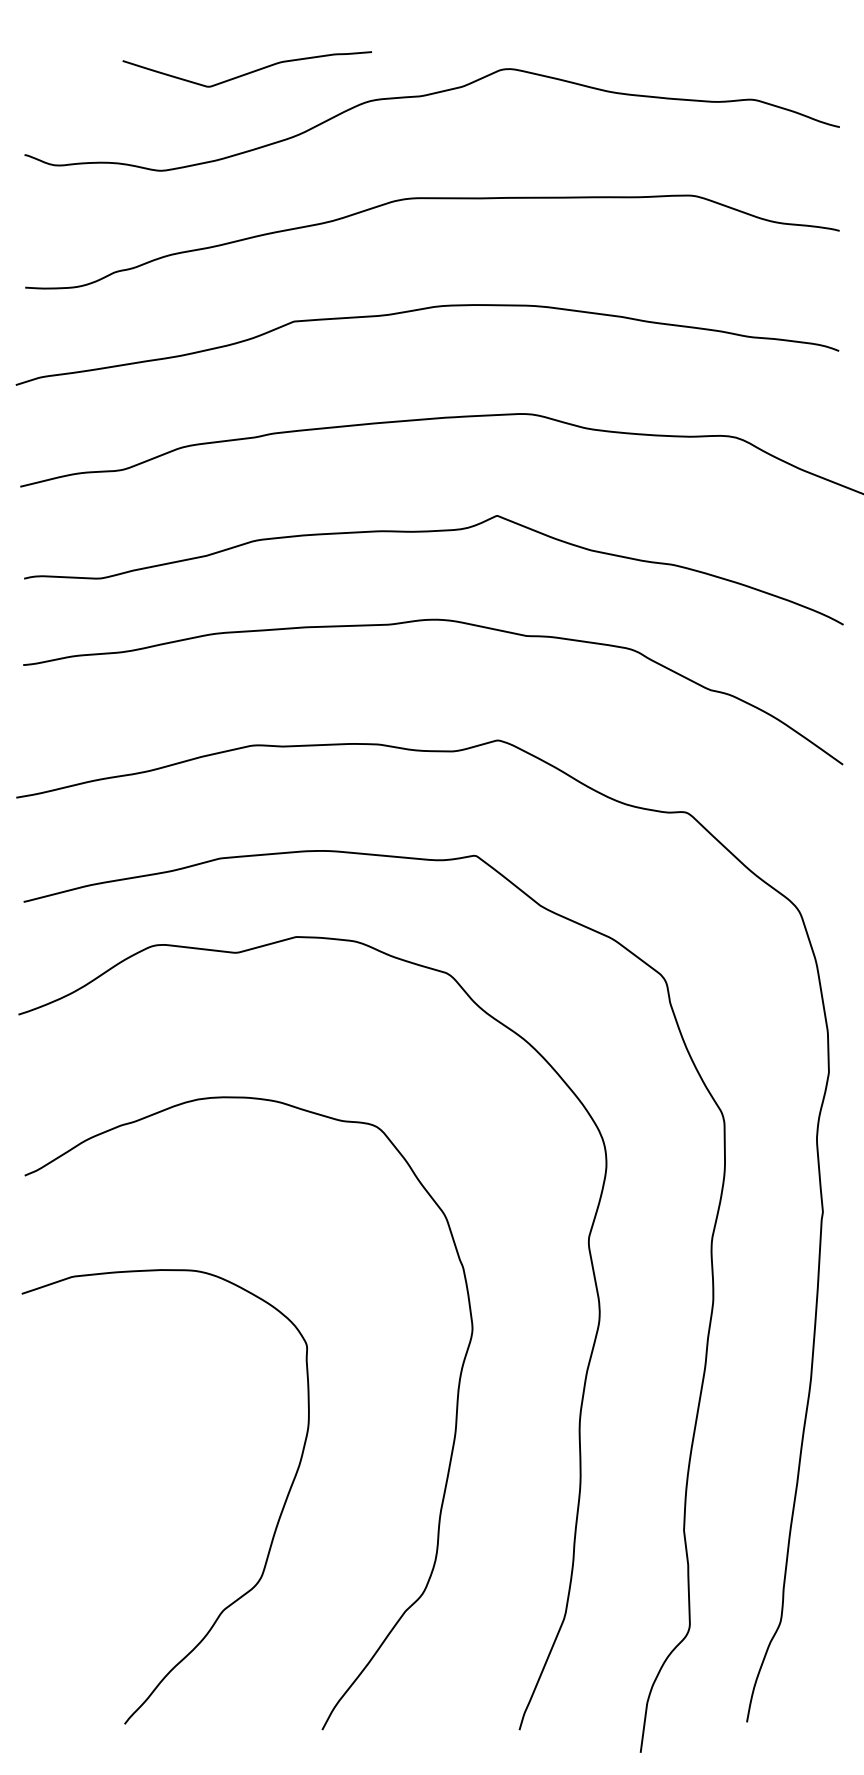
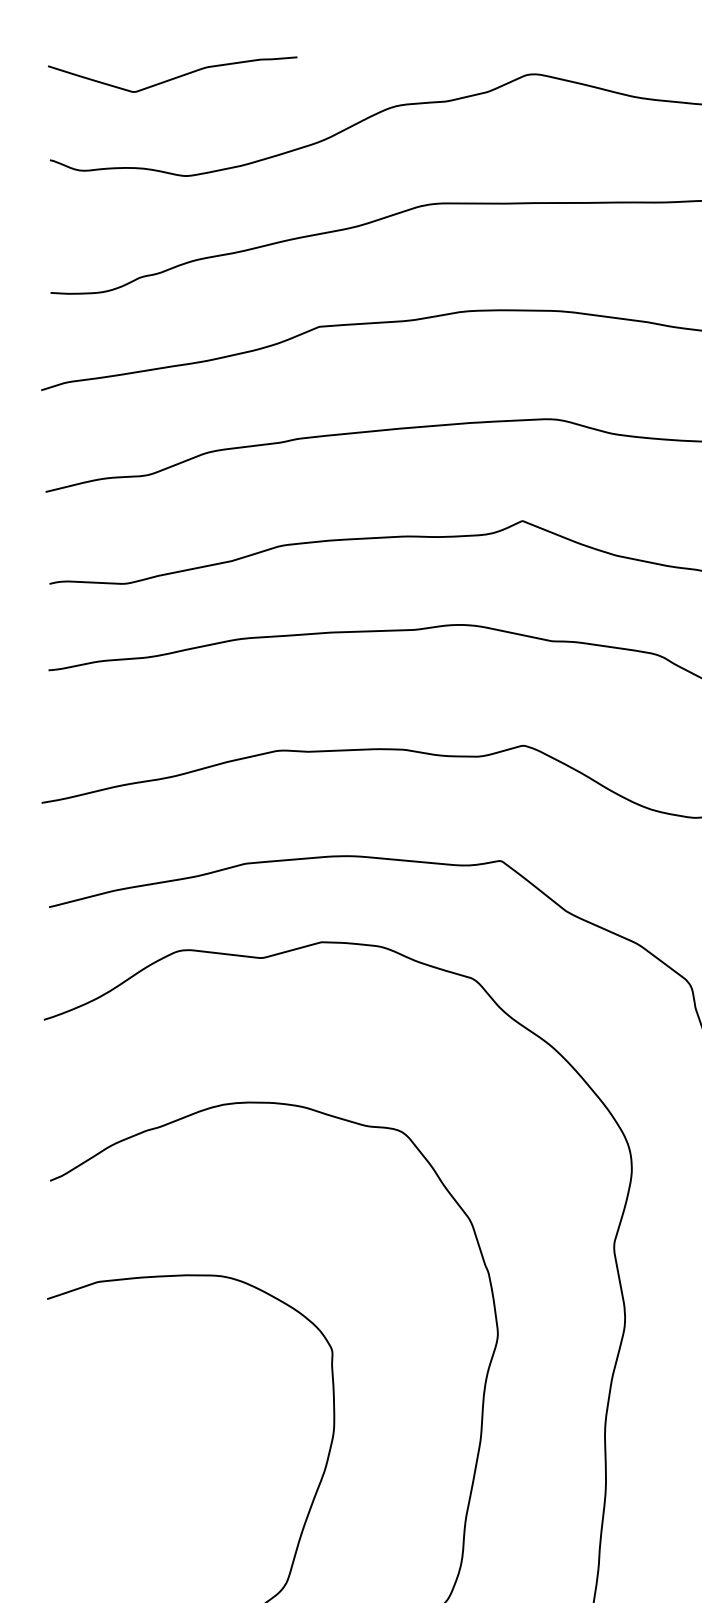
curve: (247, 72) -> (172, 77), moved

